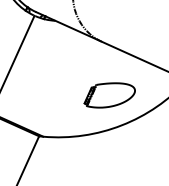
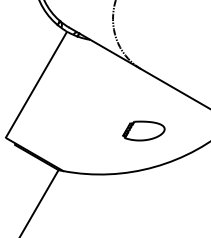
part: (109, 94) -> (143, 130), size x0.7

